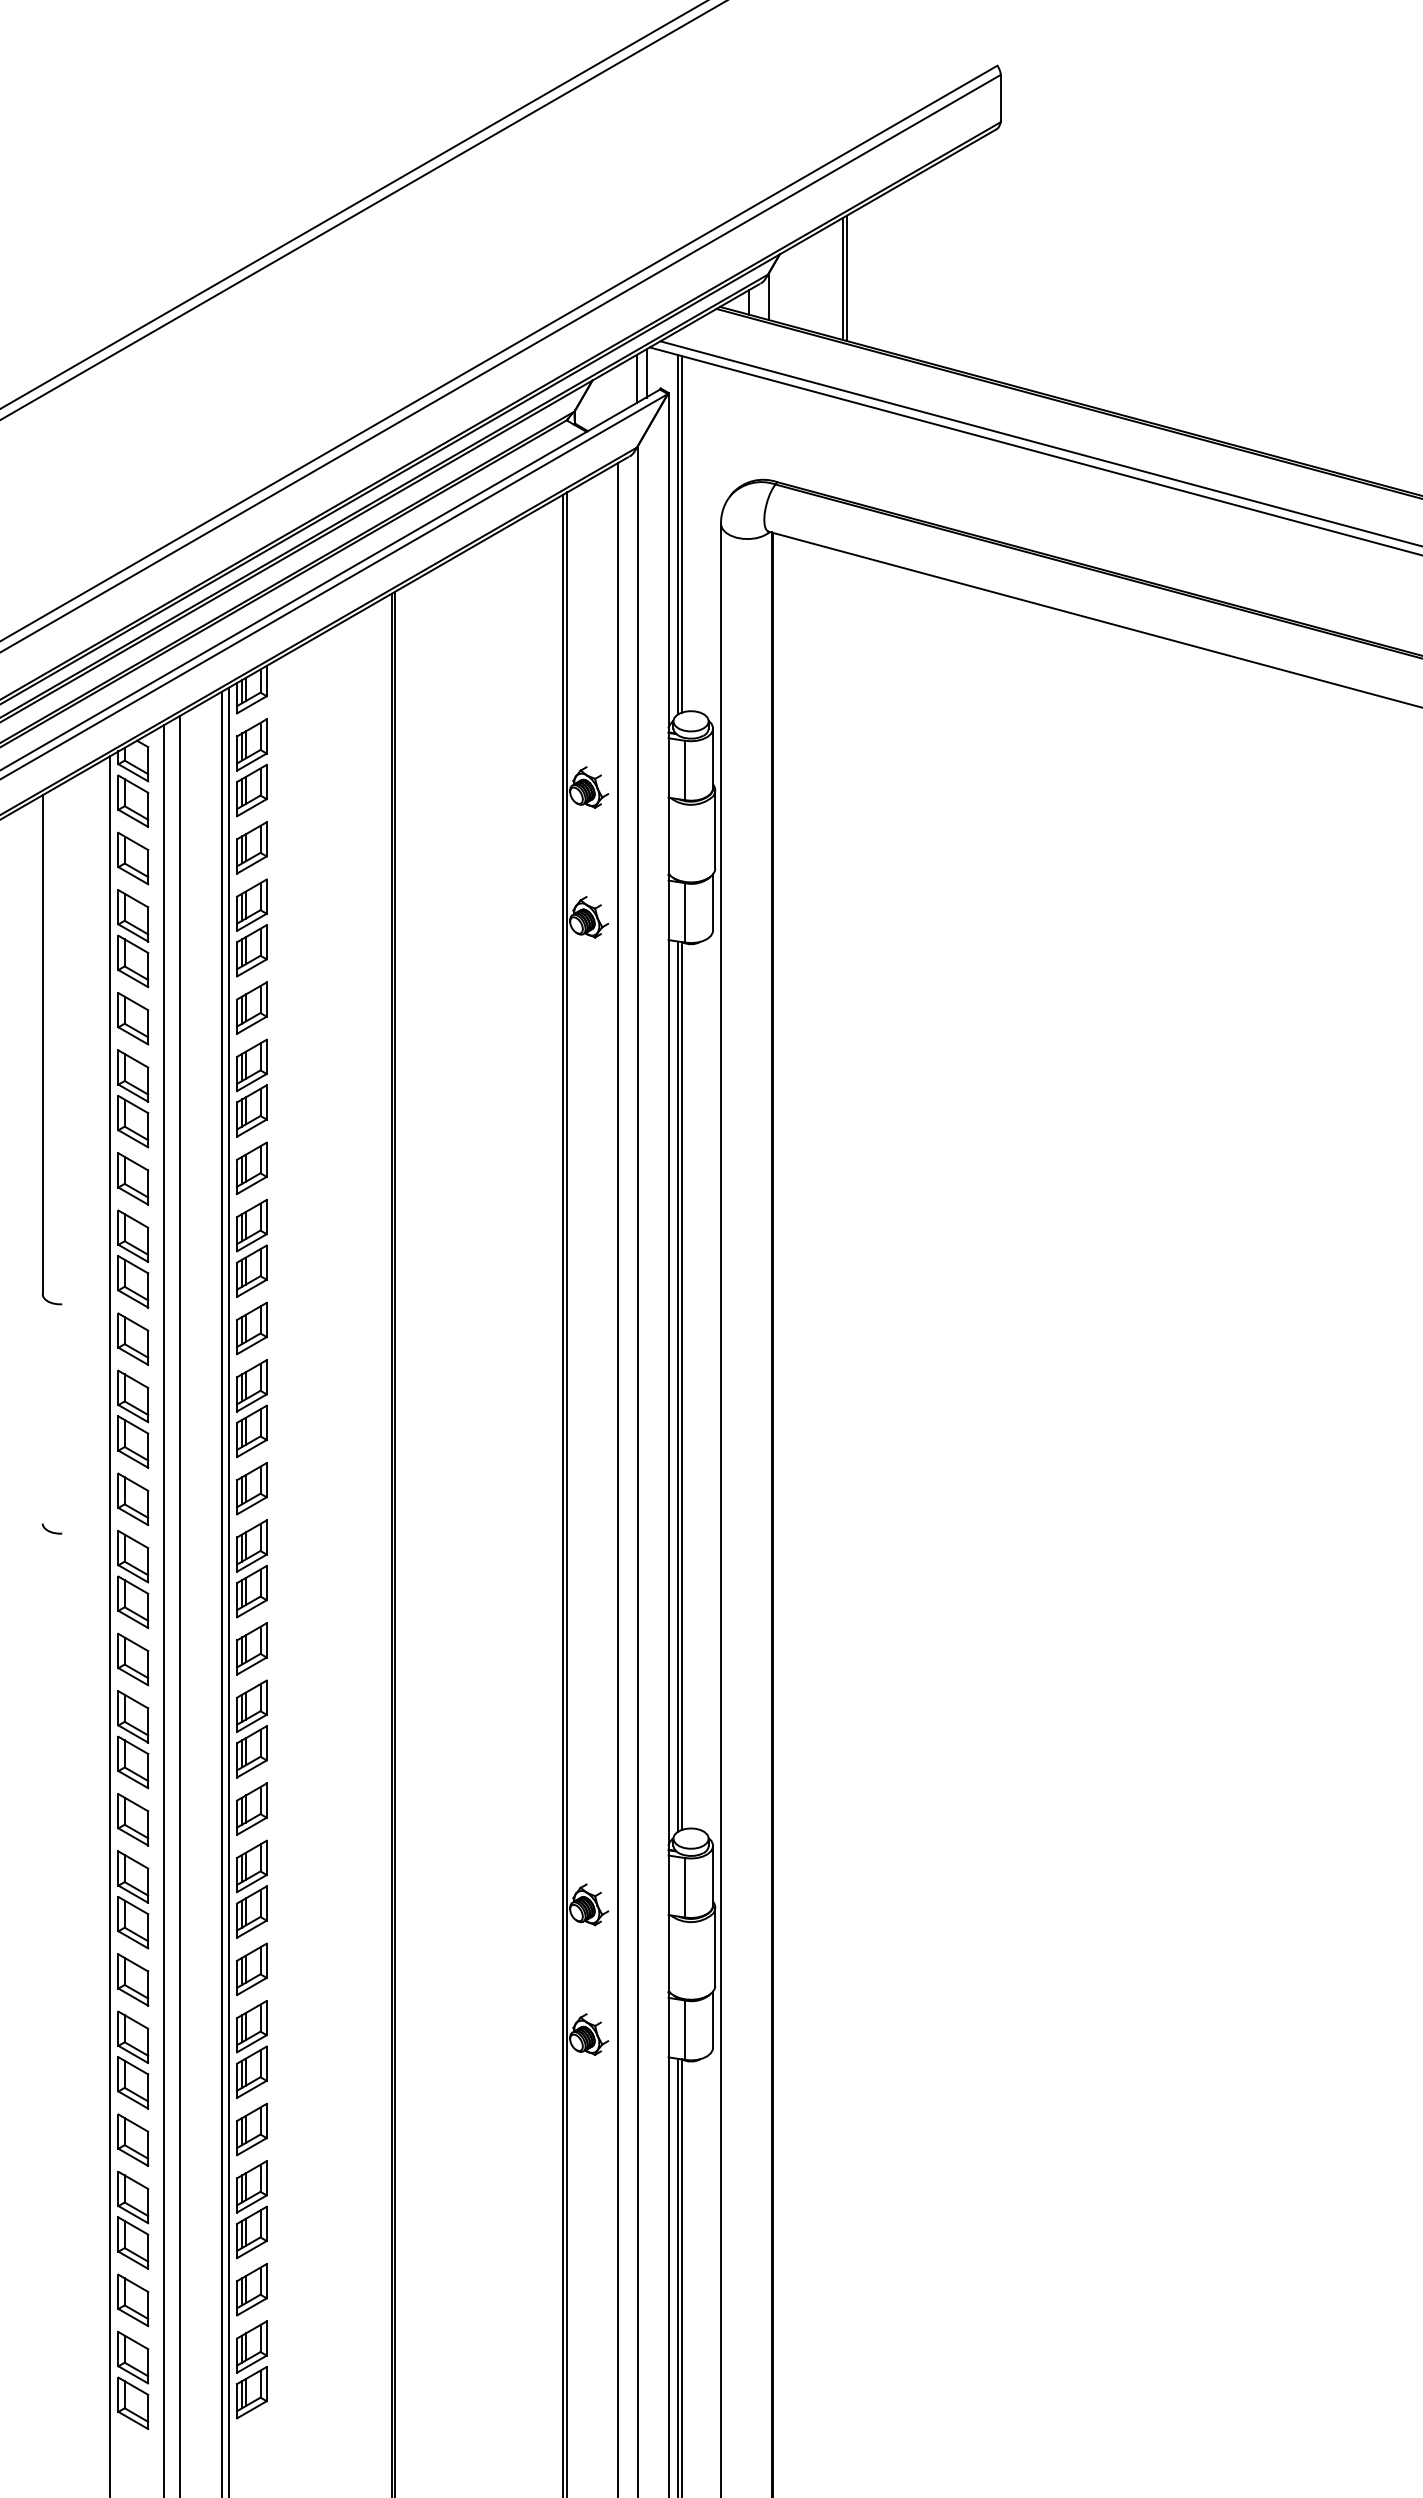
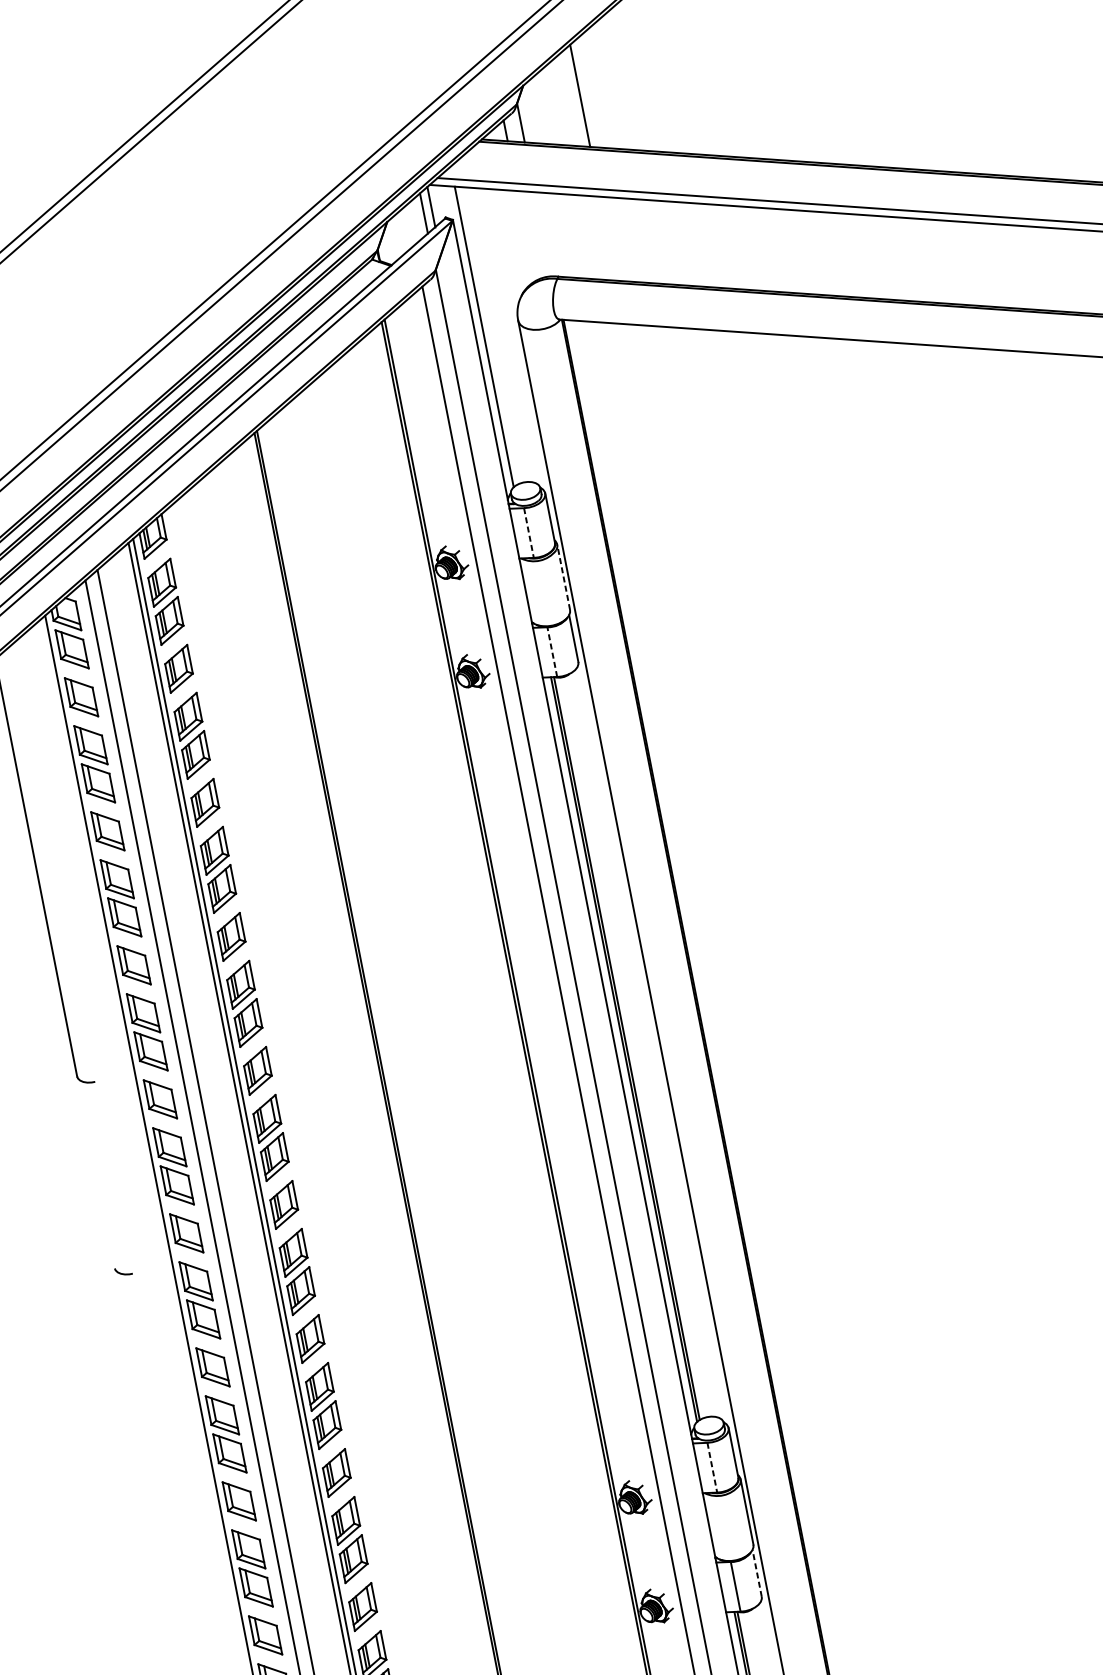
line: (847, 278) -> (583, 94), removed
line: (681, 534) -> (486, 336), removed
line: (685, 770) -> (529, 532), solid -> dashed
line: (715, 828) -> (563, 576), solid -> dashed
line: (685, 912) -> (552, 651), solid -> dashed
line: (685, 1887) -> (712, 1467), solid -> dashed
line: (713, 2019) -> (757, 1573), solid -> dashed

